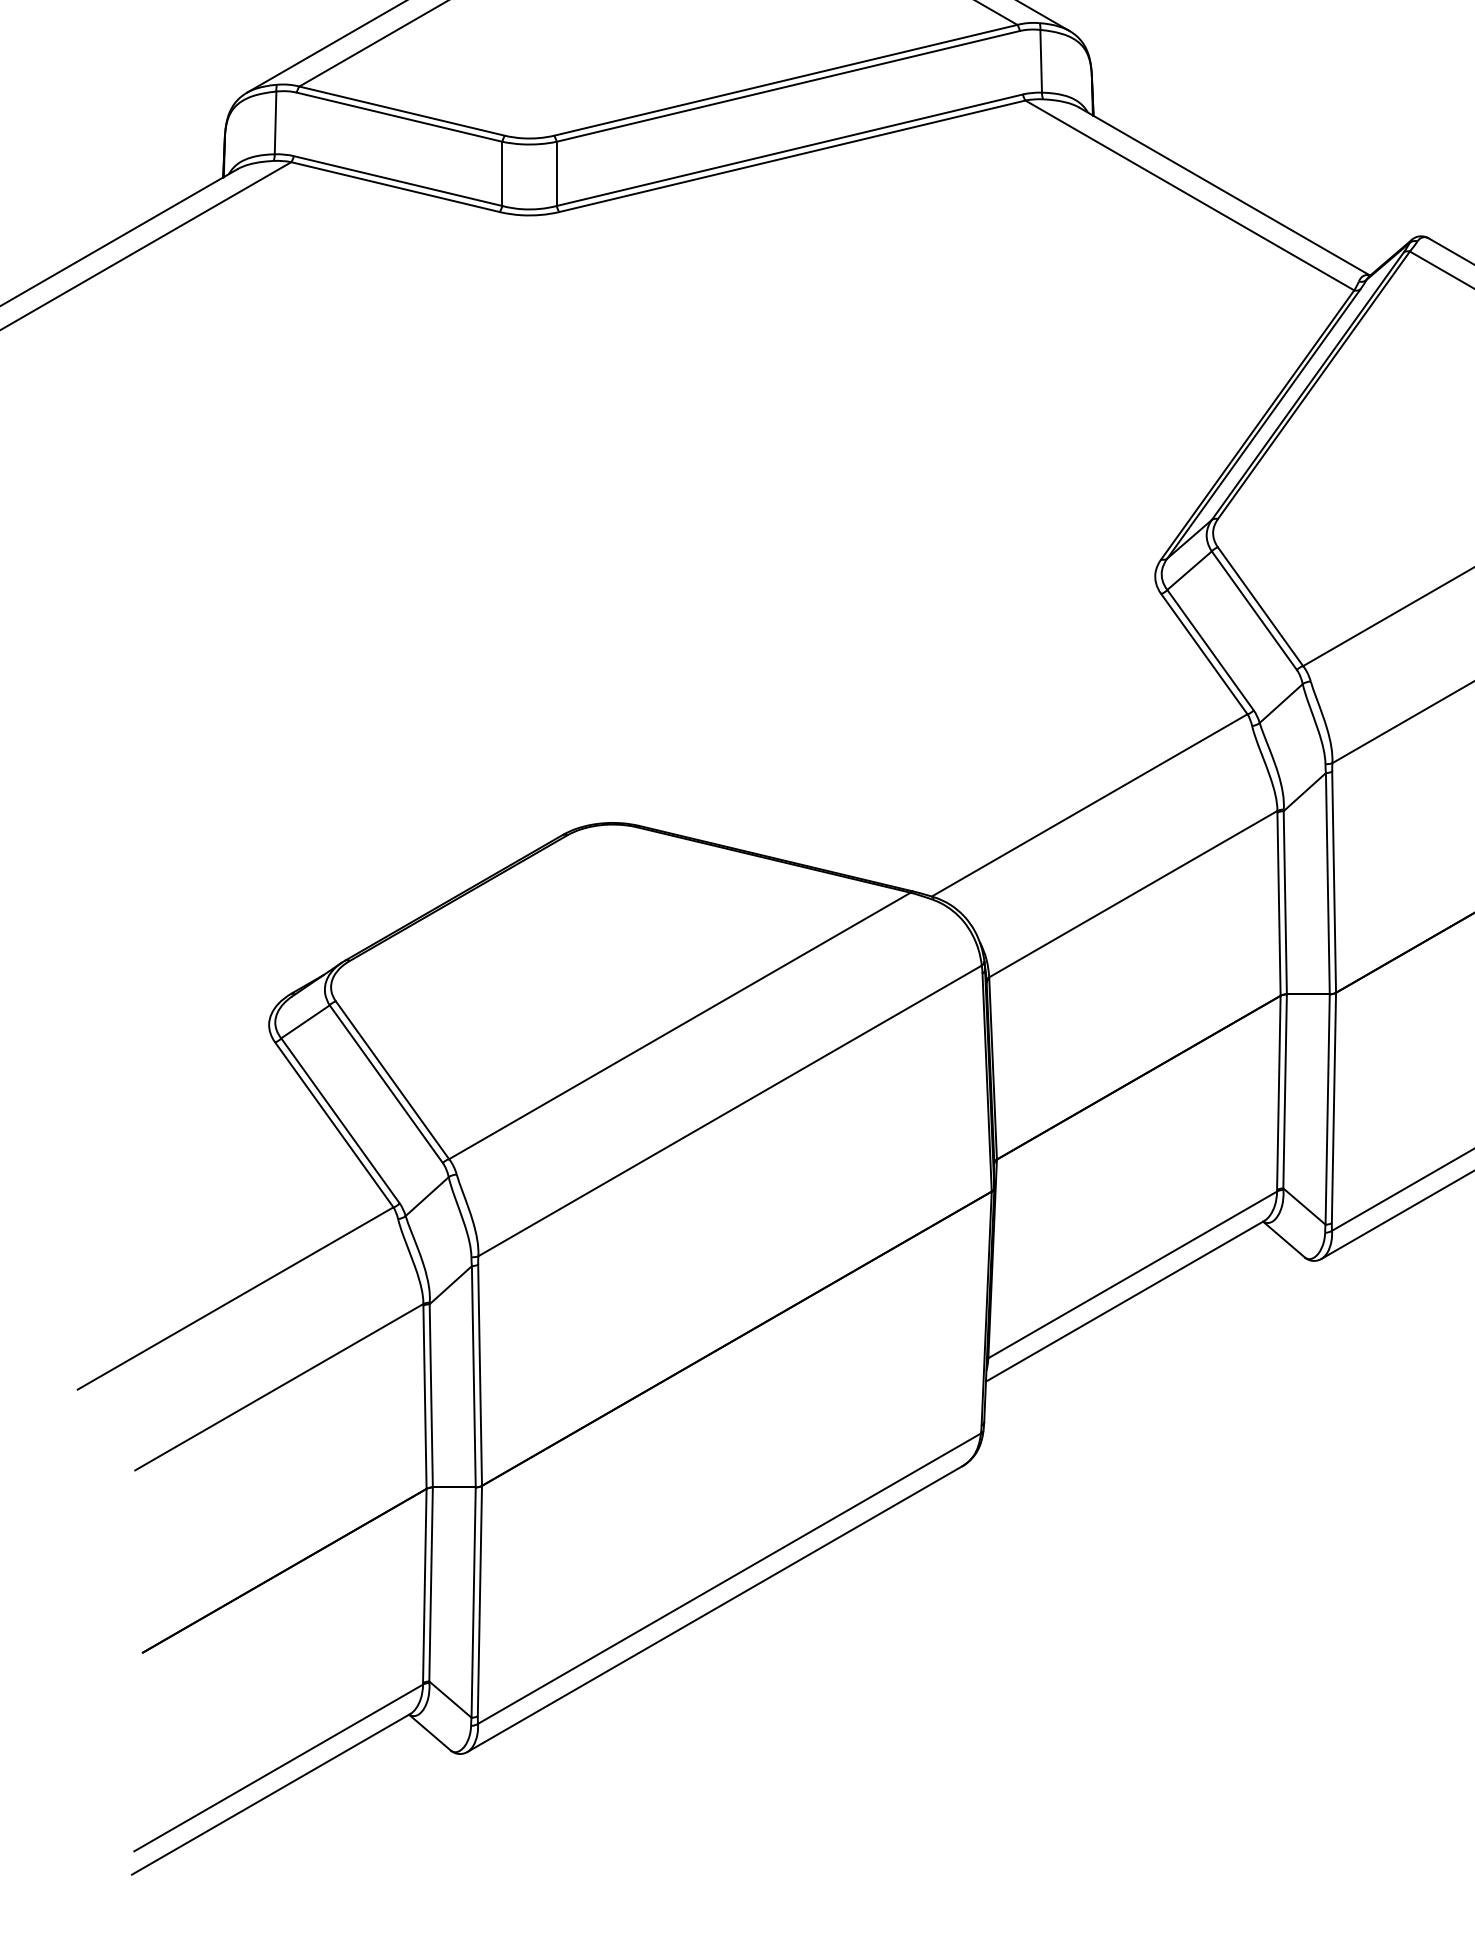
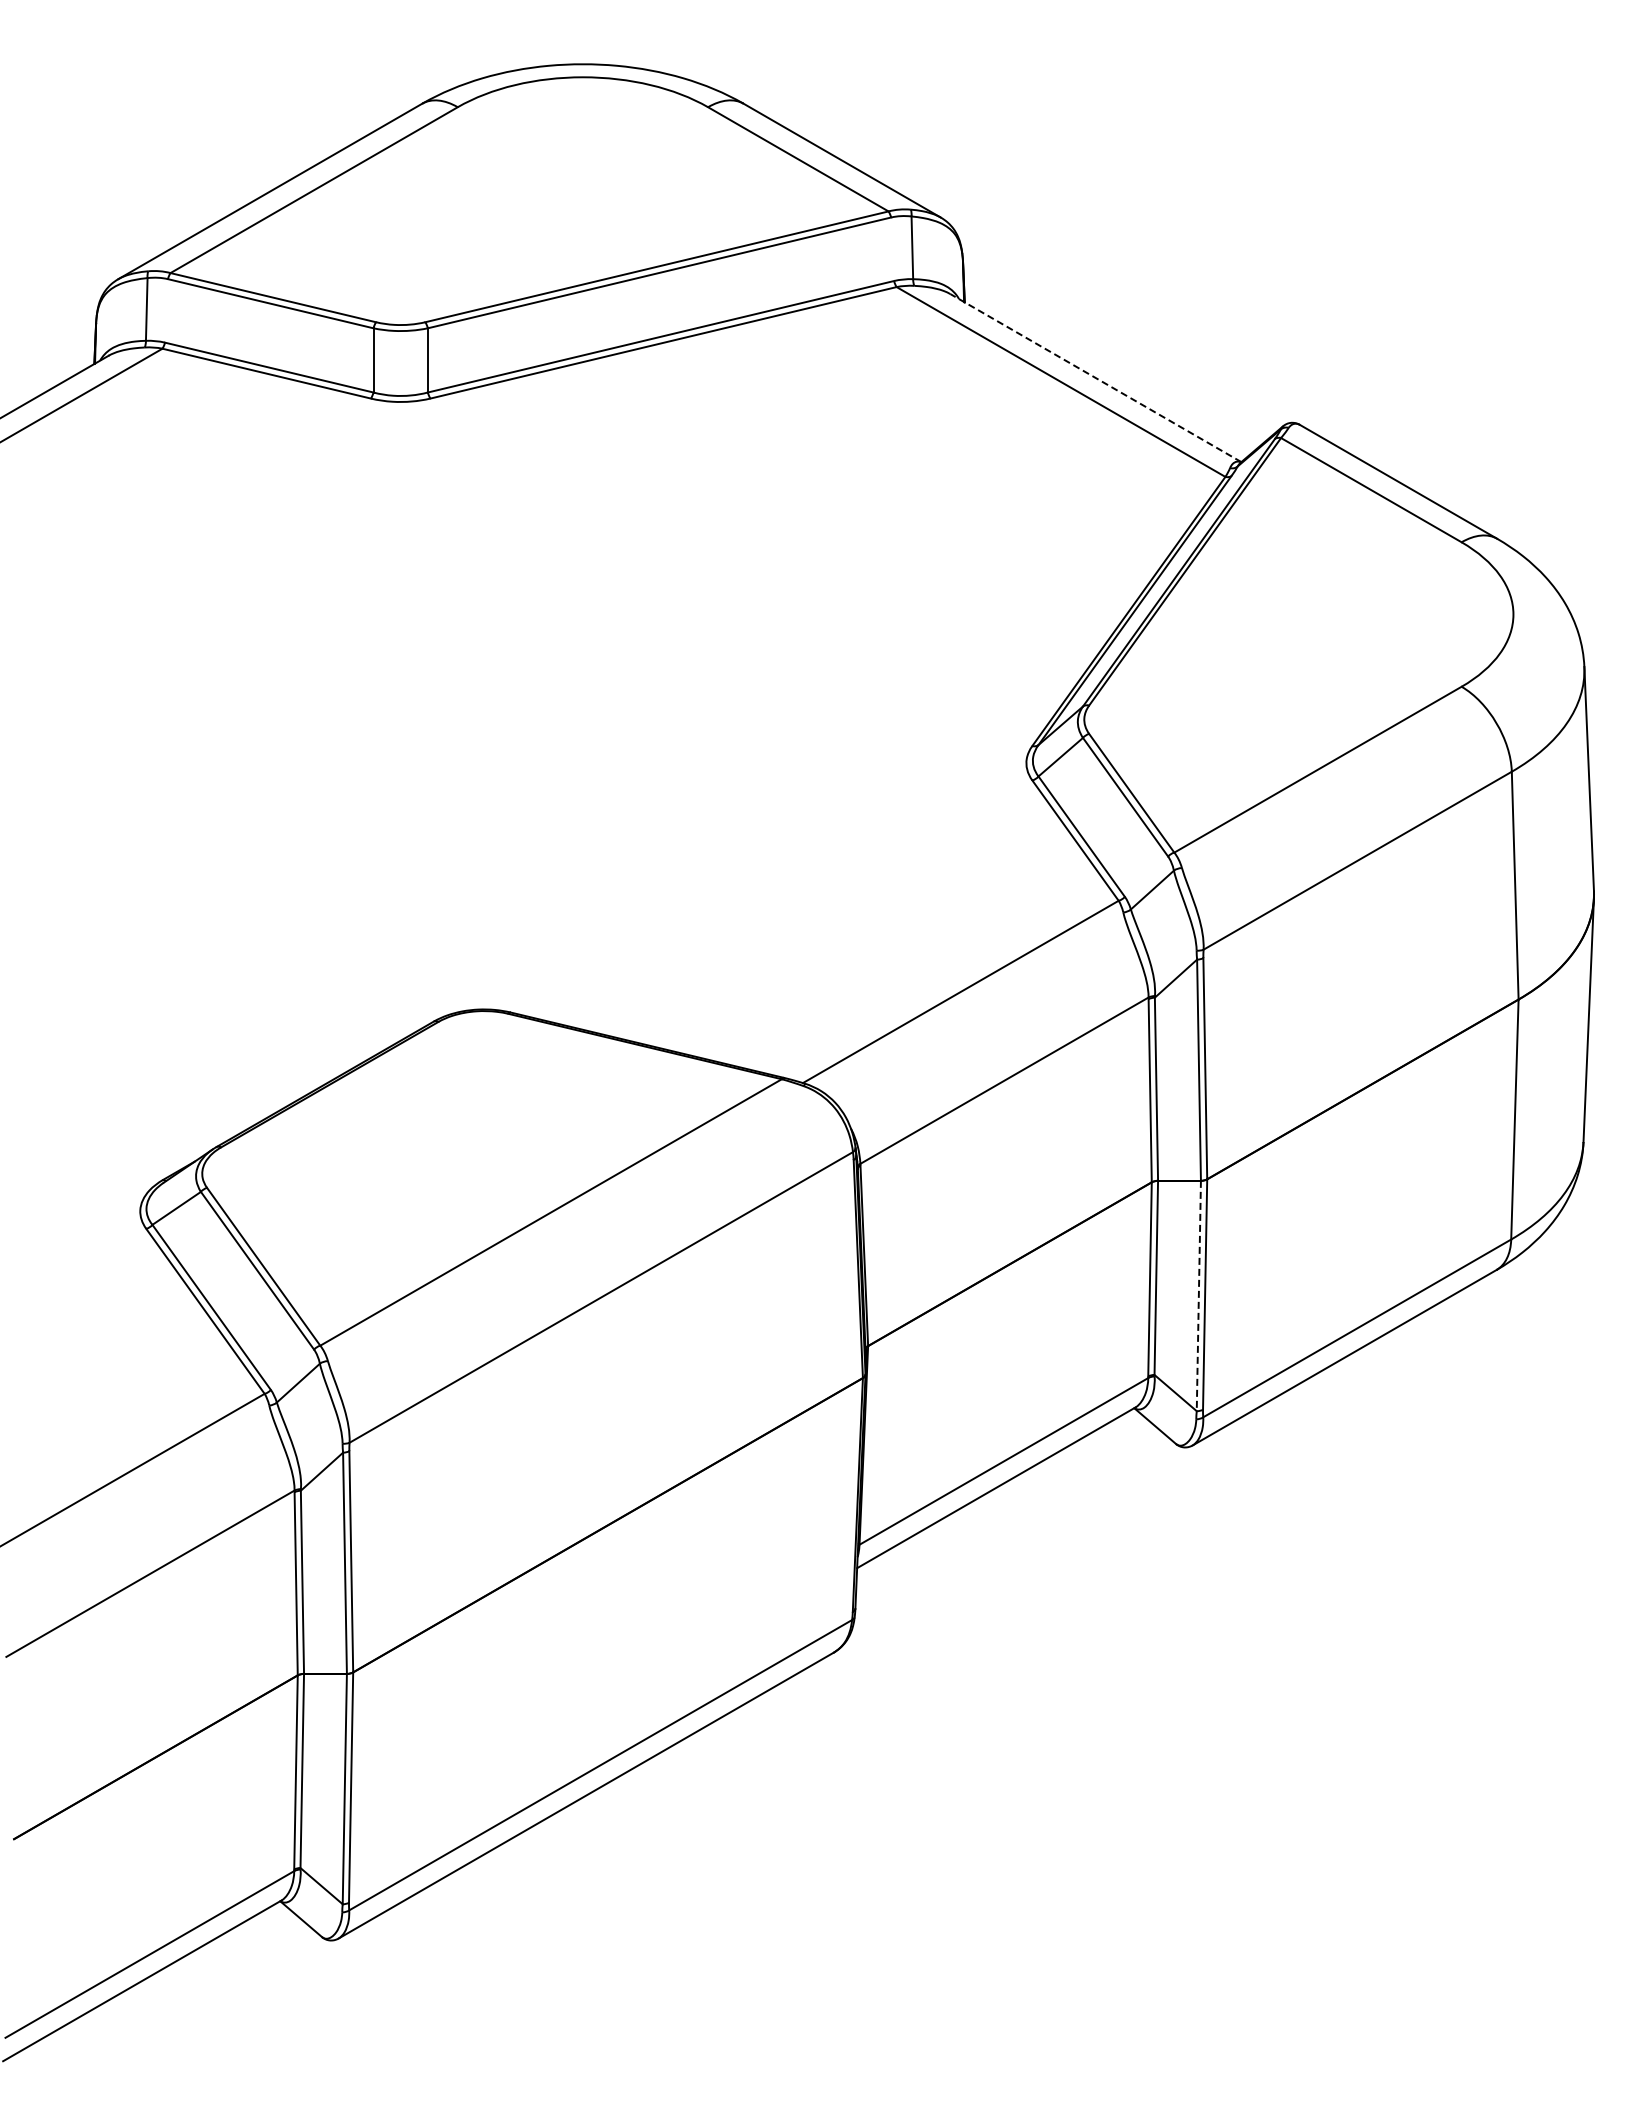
line: (1224, 190) -> (1095, 377), solid -> dashed
line: (1327, 1109) -> (1198, 1296), solid -> dashed

